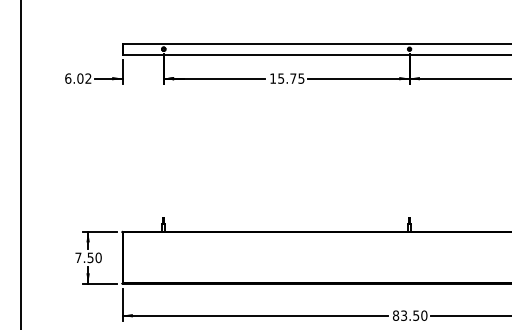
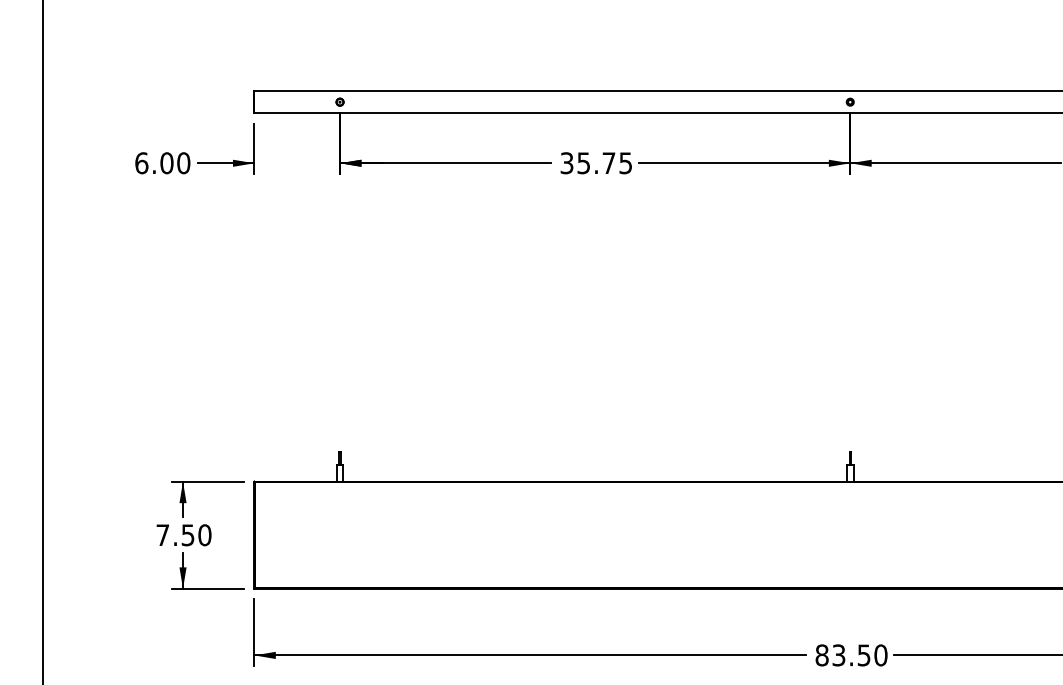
text: (88, 78) -> (183, 162), 6.02 -> 6.00
text: (273, 78) -> (567, 162), 15.75 -> 35.75

